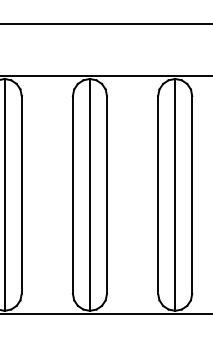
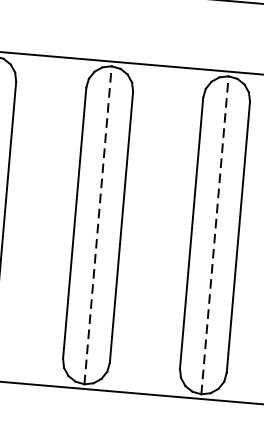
line: (89, 194) -> (97, 224), solid -> dashed
line: (175, 194) -> (215, 234), solid -> dashed

